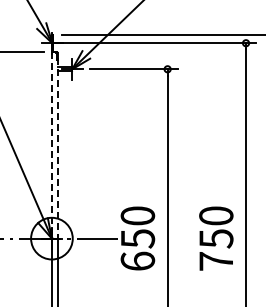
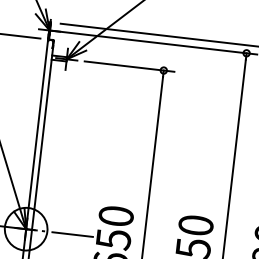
line: (51, 145) -> (36, 134), dashed -> solid
line: (57, 148) -> (42, 138), dashed -> solid

